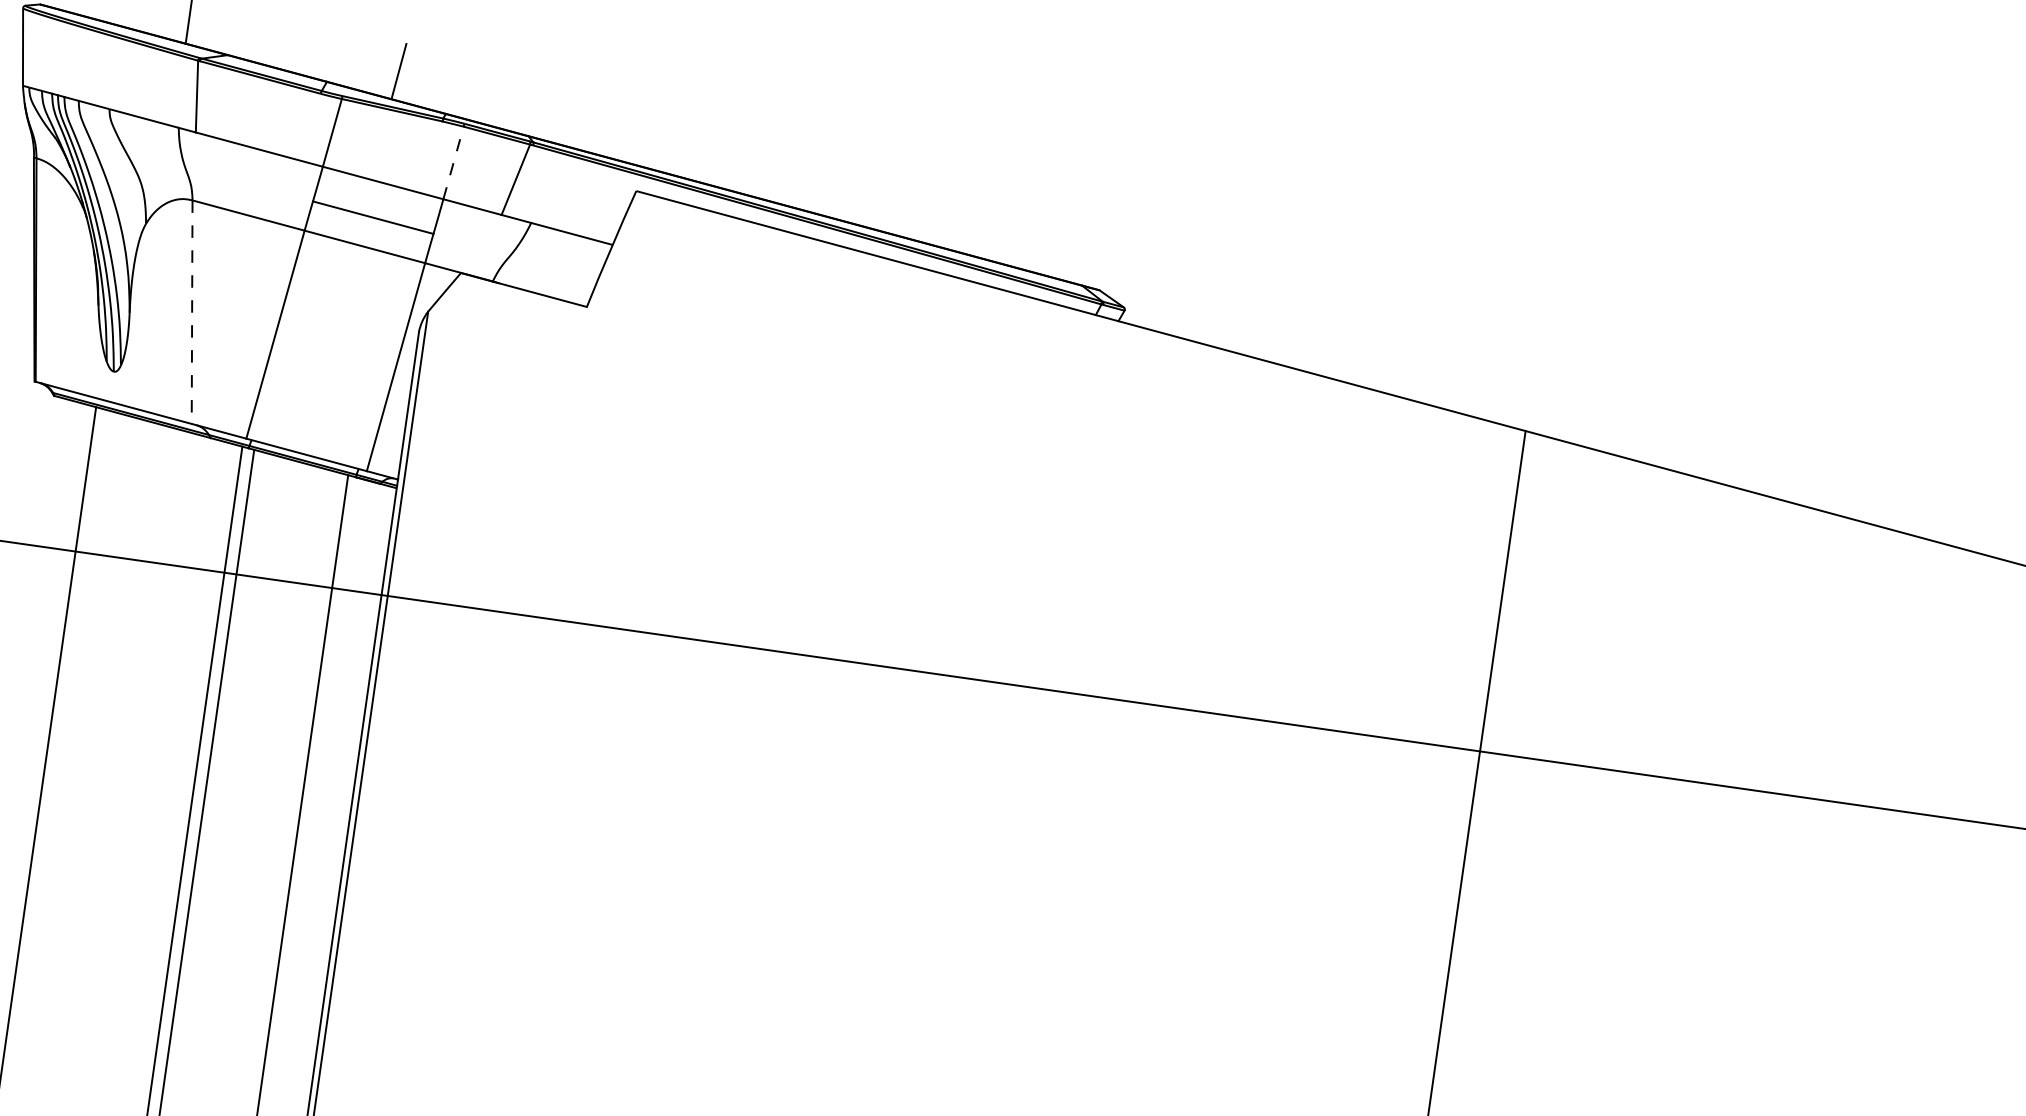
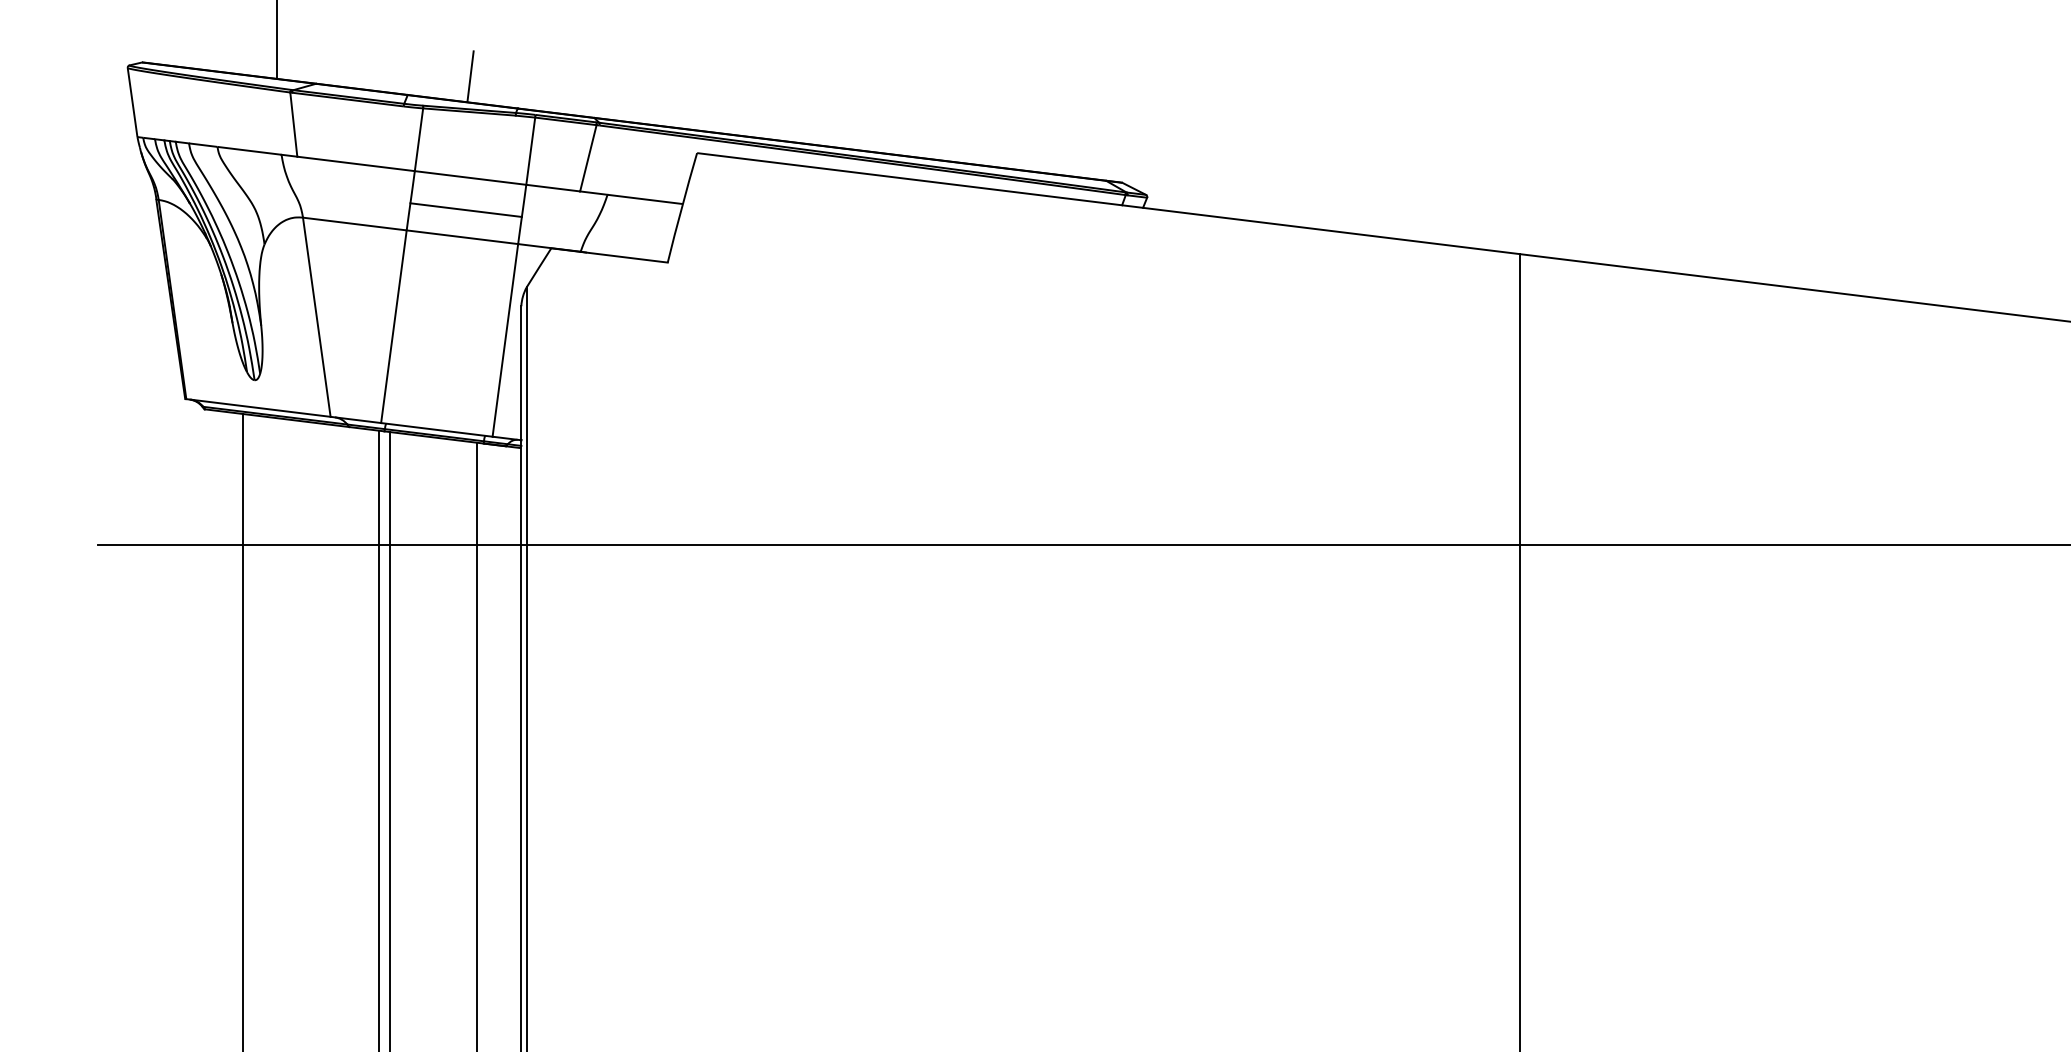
line: (453, 163) -> (530, 151), dashed -> solid
line: (191, 312) -> (316, 317), dashed -> solid

